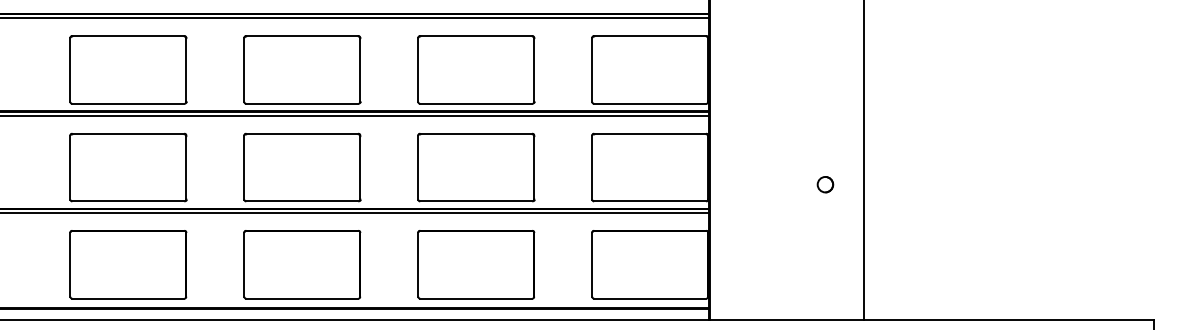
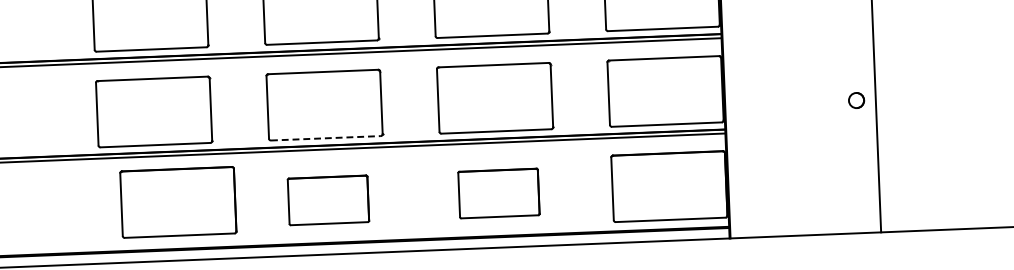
part: (825, 184) -> (856, 100), moved
line: (302, 201) -> (326, 138), solid -> dashed
part: (128, 264) -> (178, 202), moved
part: (302, 264) -> (328, 200), size x0.7
part: (476, 264) -> (499, 193), size x0.7

